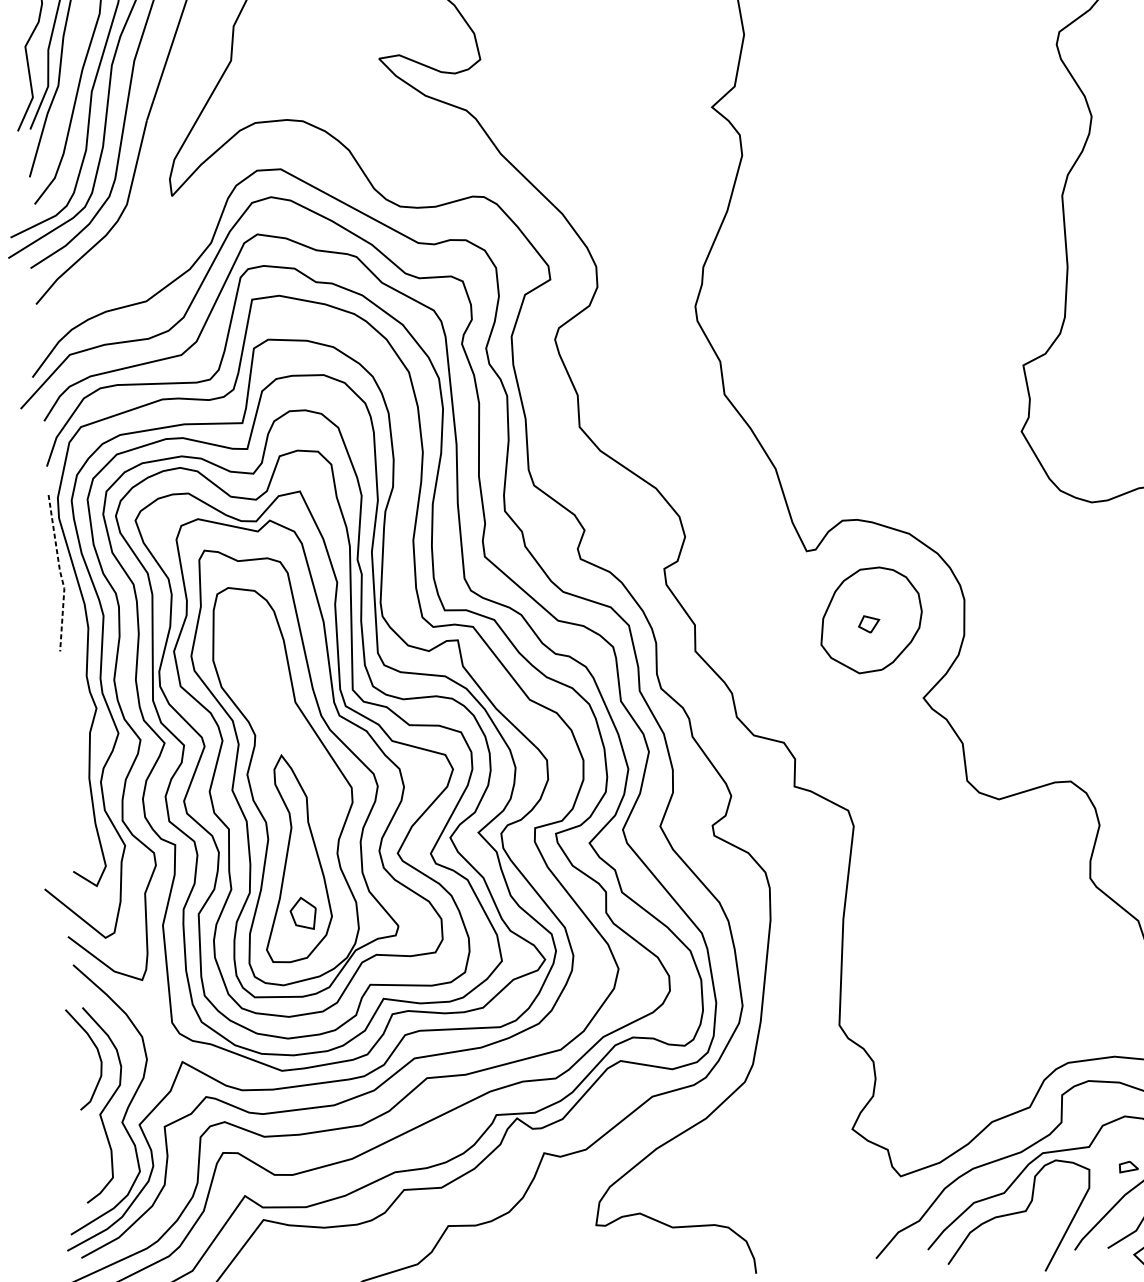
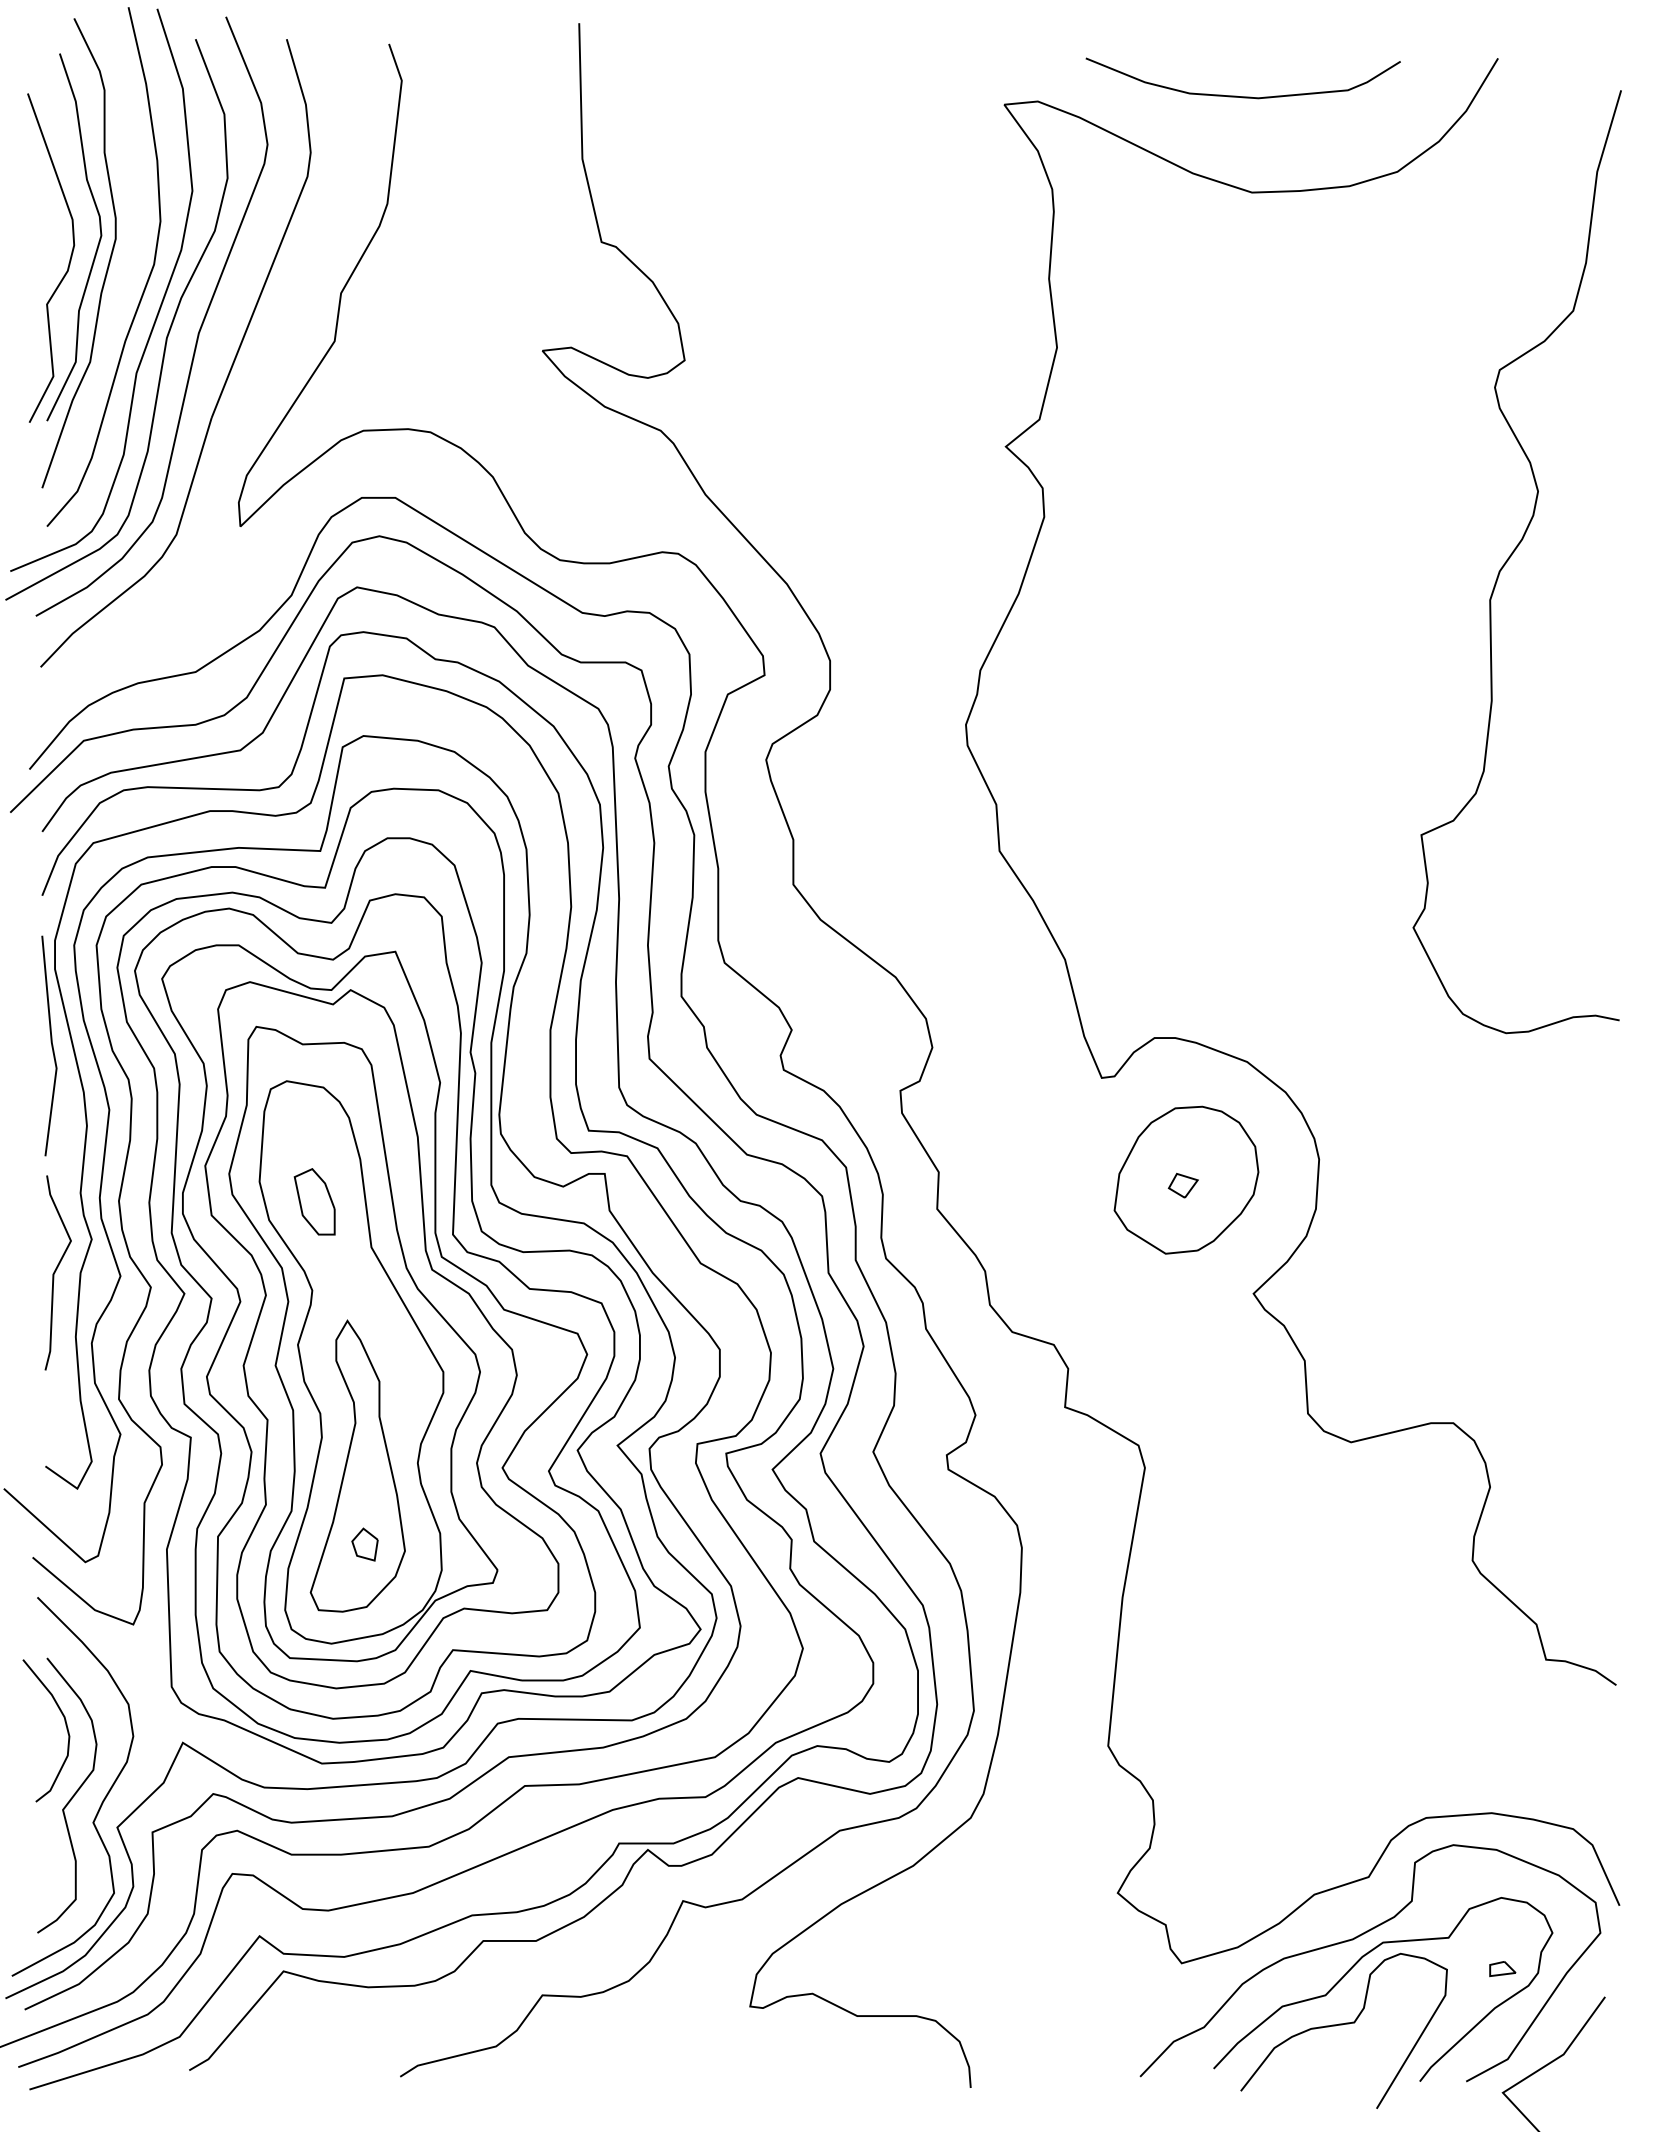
line: (60, 573) -> (52, 1046), dashed -> solid
part: (253, 672) -> (314, 1201), added
curve: (72, 732) -> (56, 1271), added
part: (303, 913) -> (364, 1544), size x0.71

